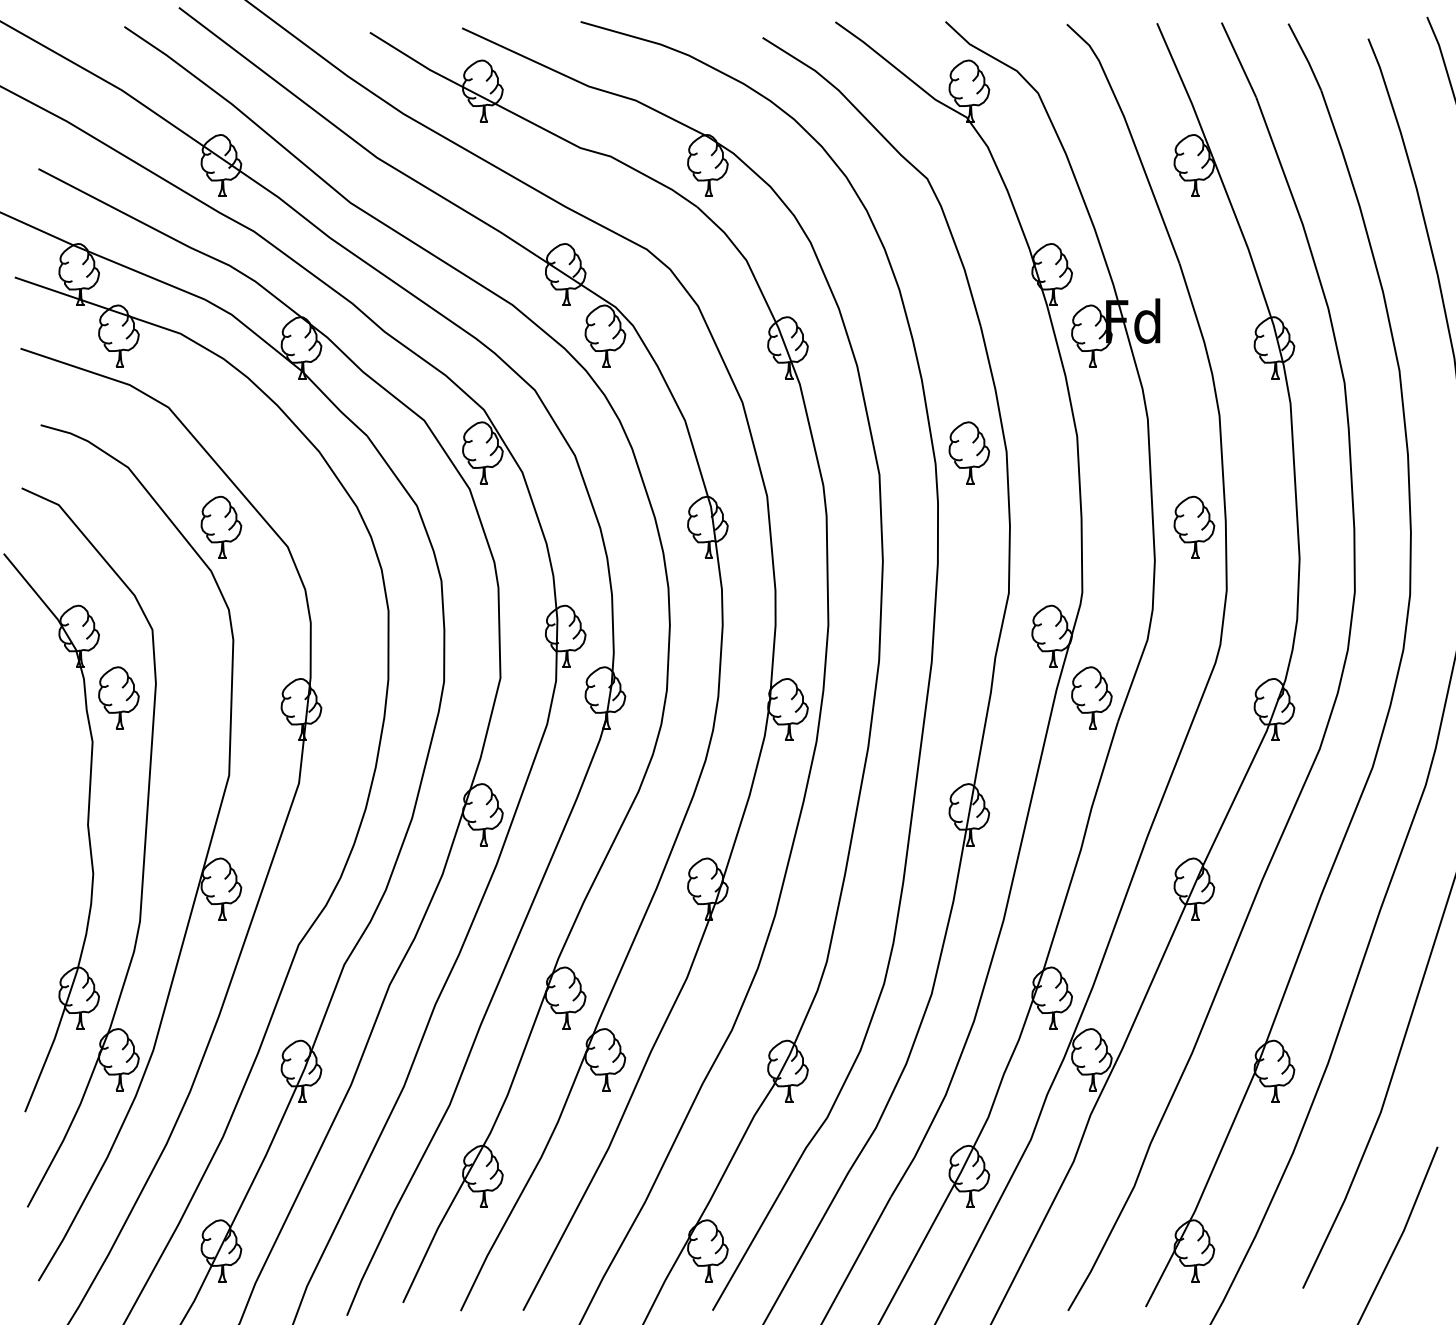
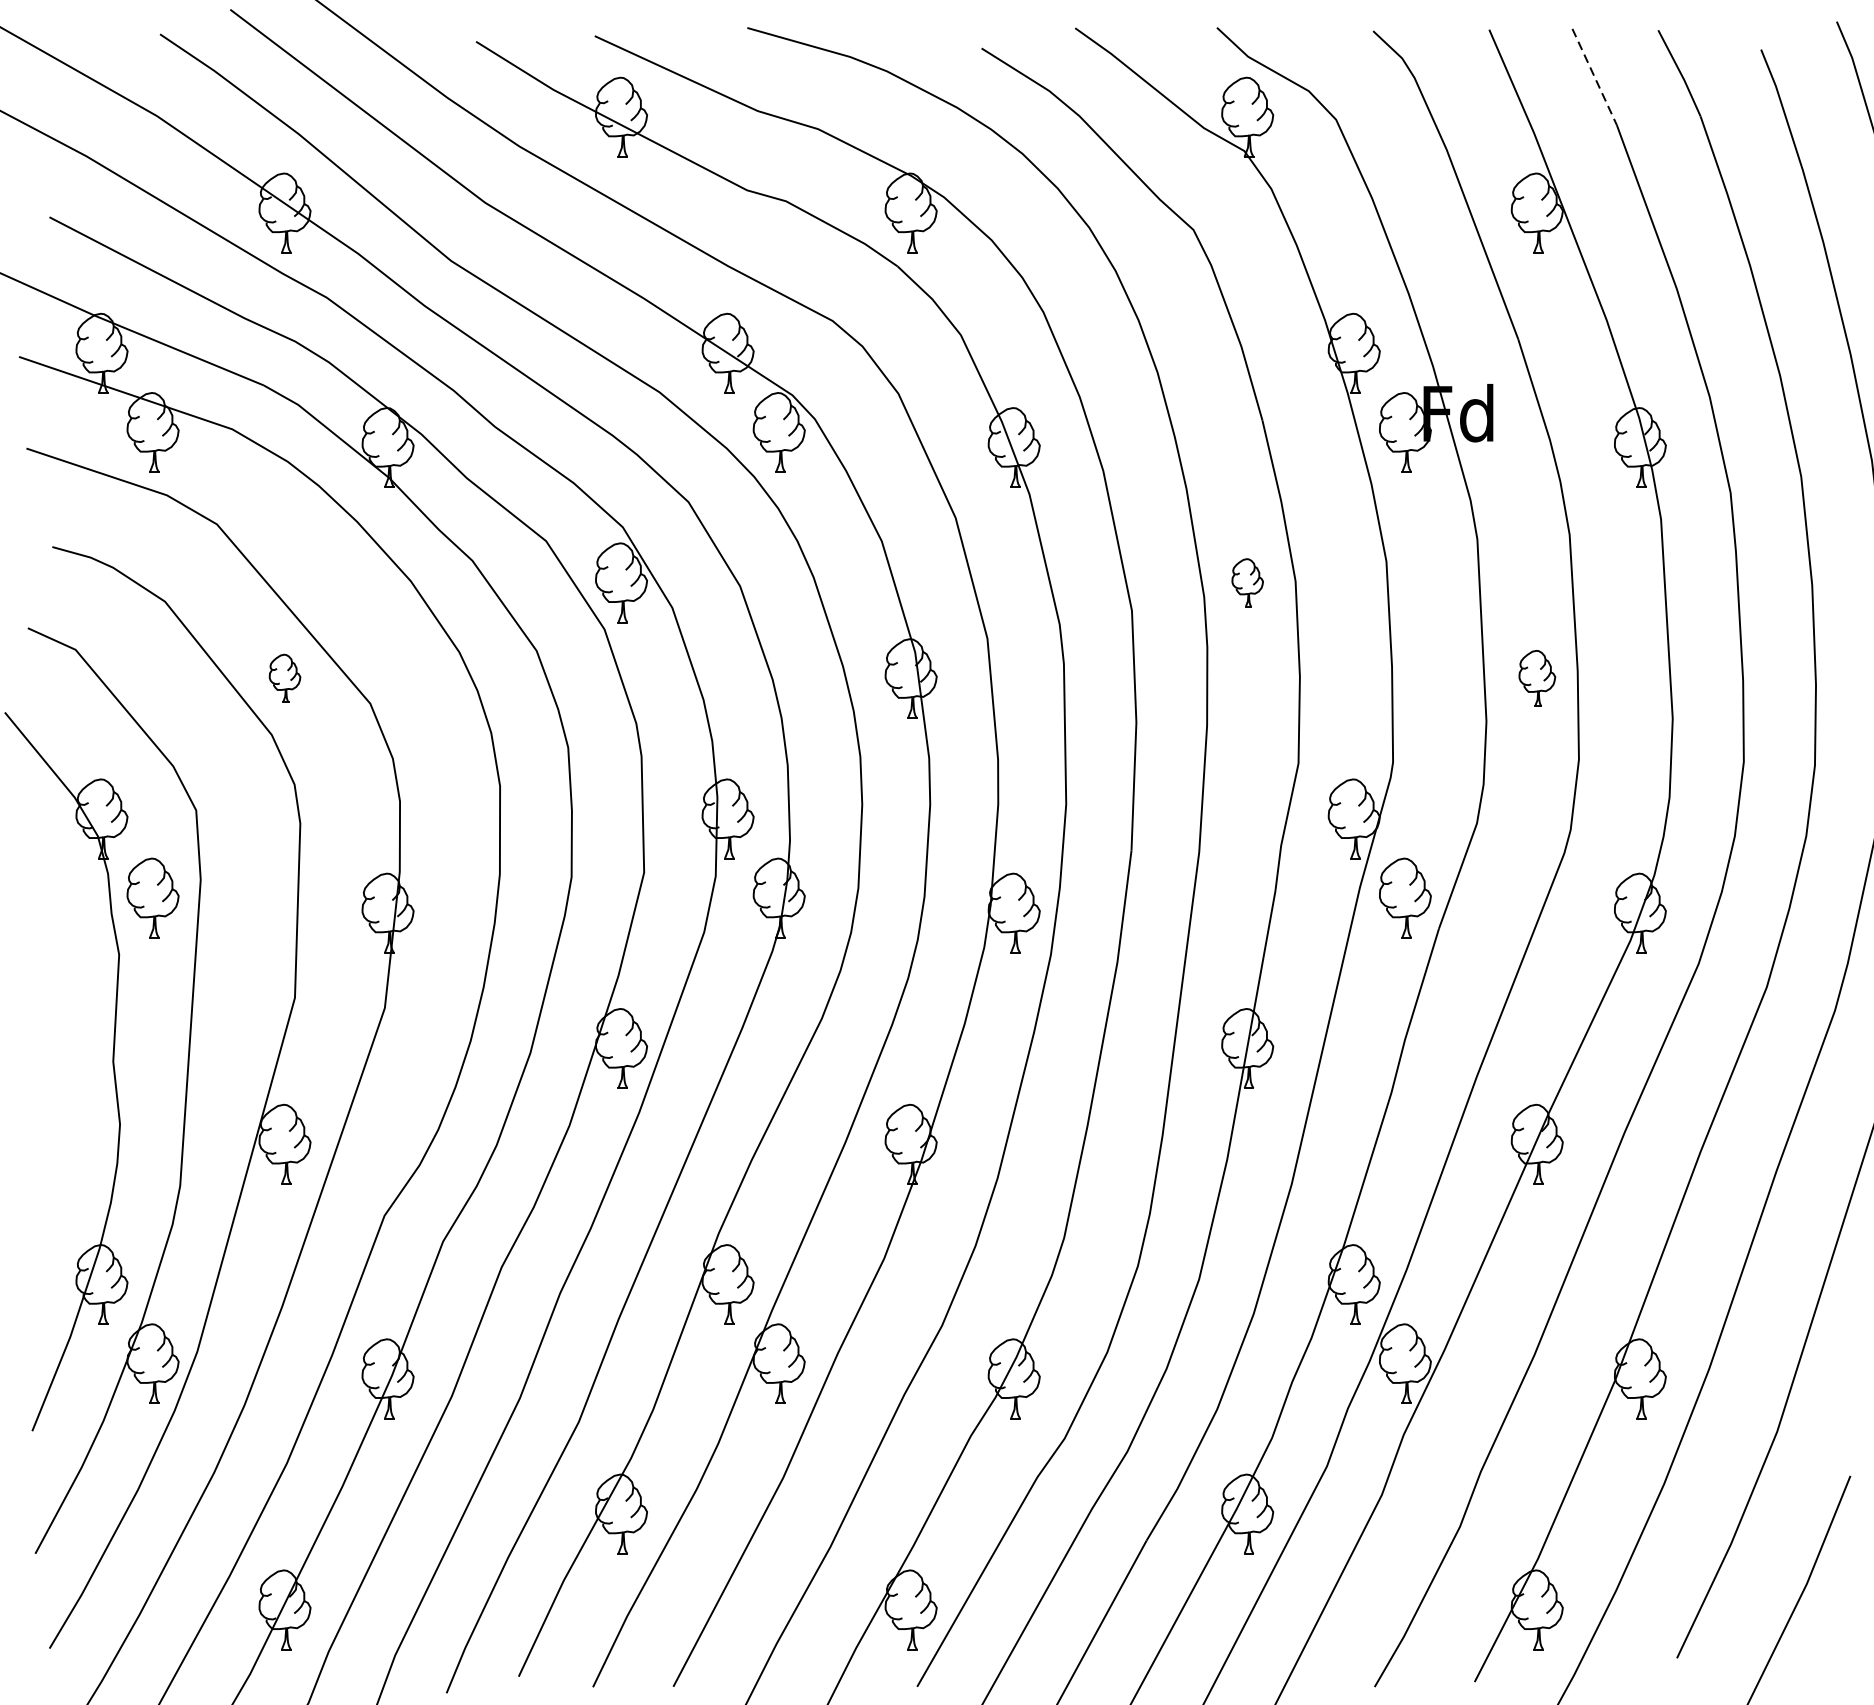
line: (1239, 60) -> (1595, 77), solid -> dashed
part: (969, 452) -> (1247, 582), size x0.6
part: (221, 526) -> (285, 677), size x0.6
part: (1194, 526) -> (1537, 677), size x0.7

